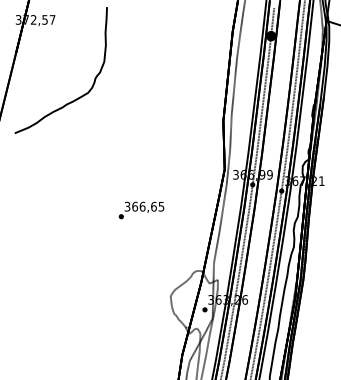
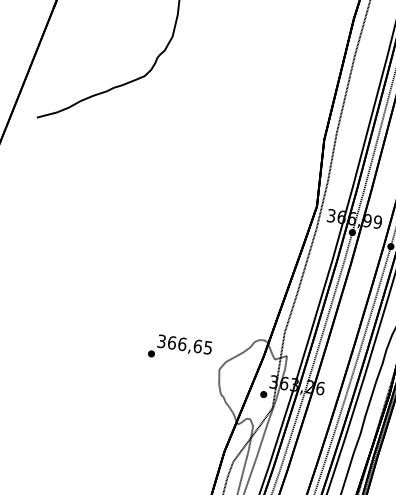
text: (141, 210) -> (180, 349), moved

